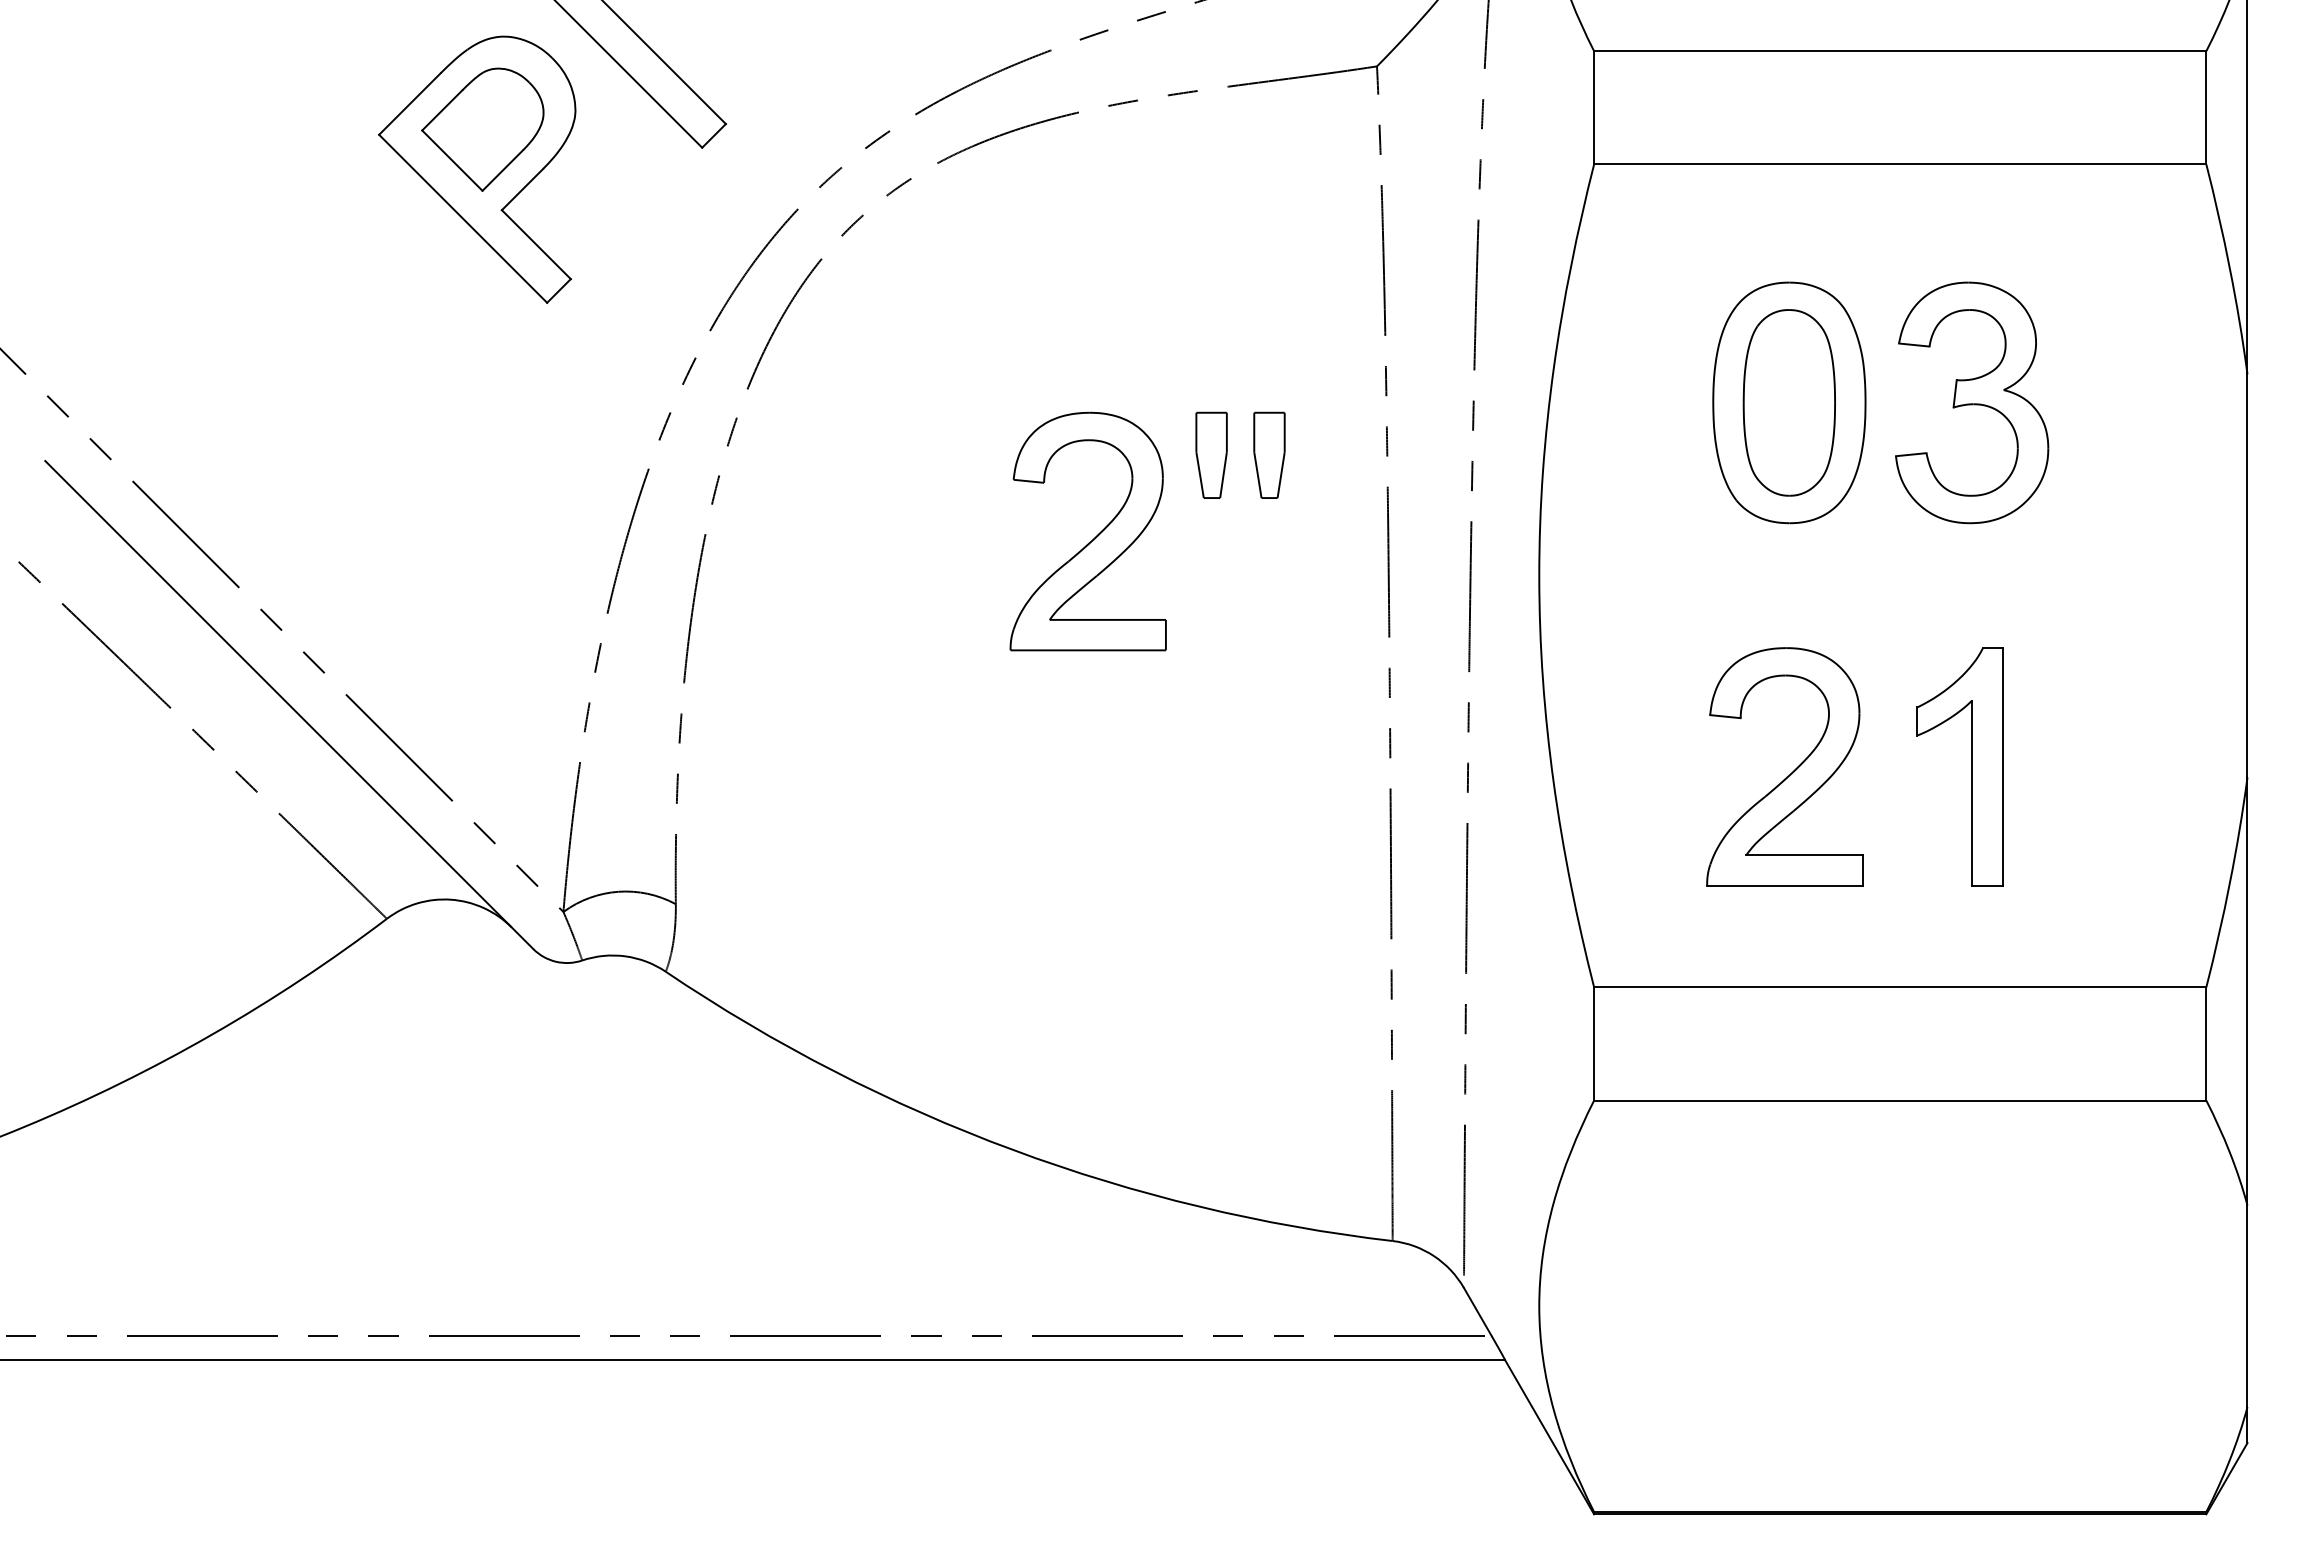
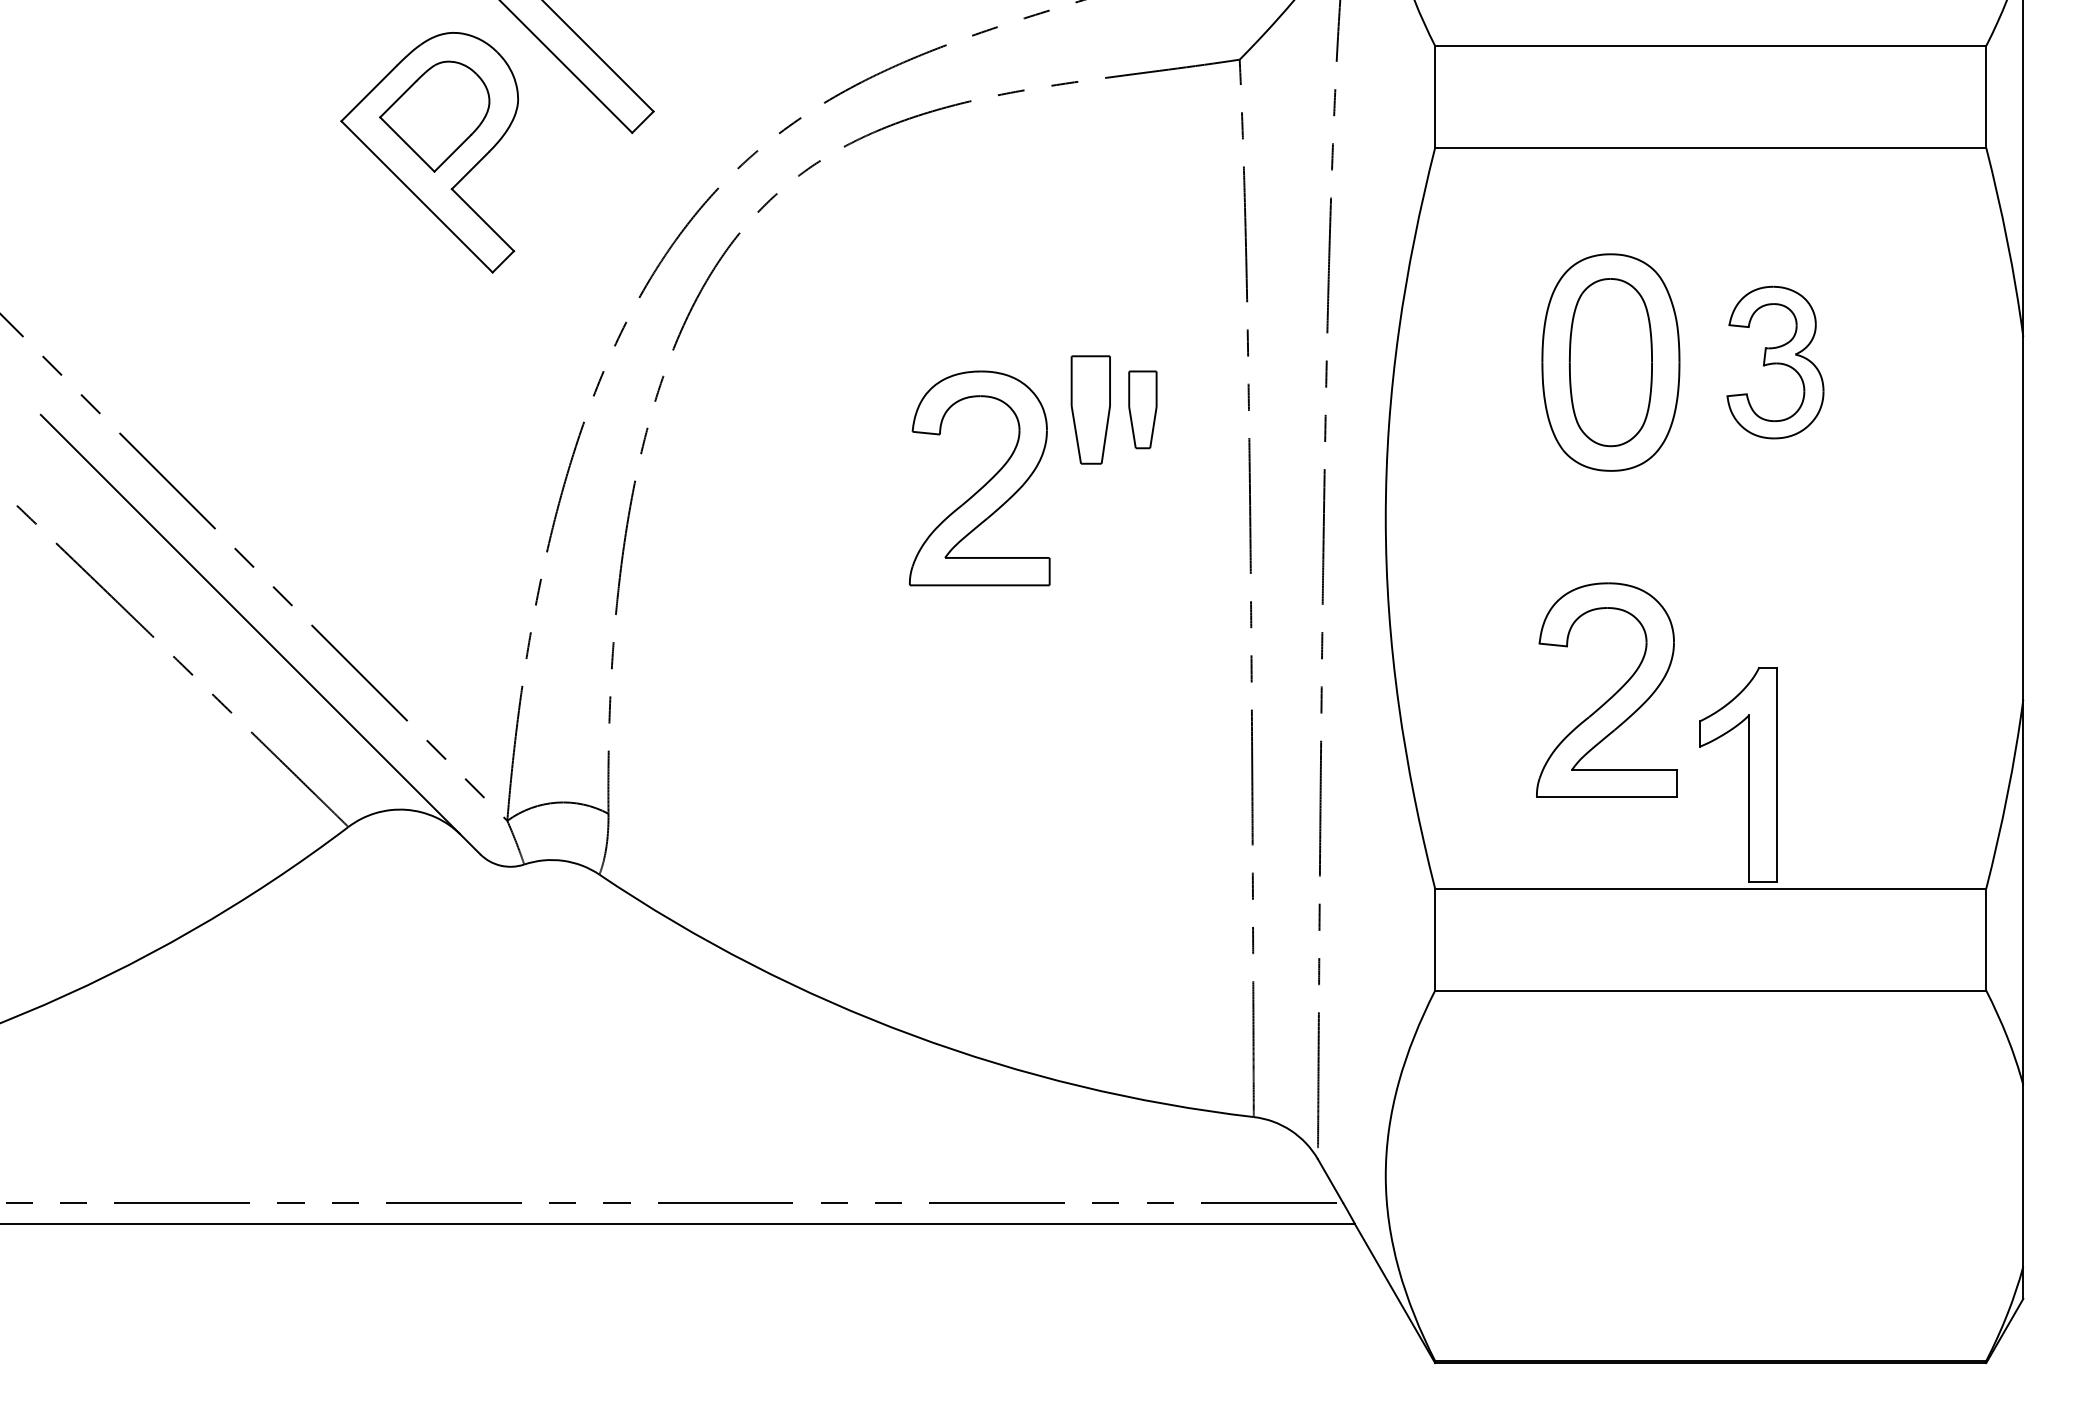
part: (1972, 402) -> (1775, 362), size x0.7
part: (1211, 454) -> (1090, 409), size x1.4
part: (1971, 766) -> (1748, 774), moved

